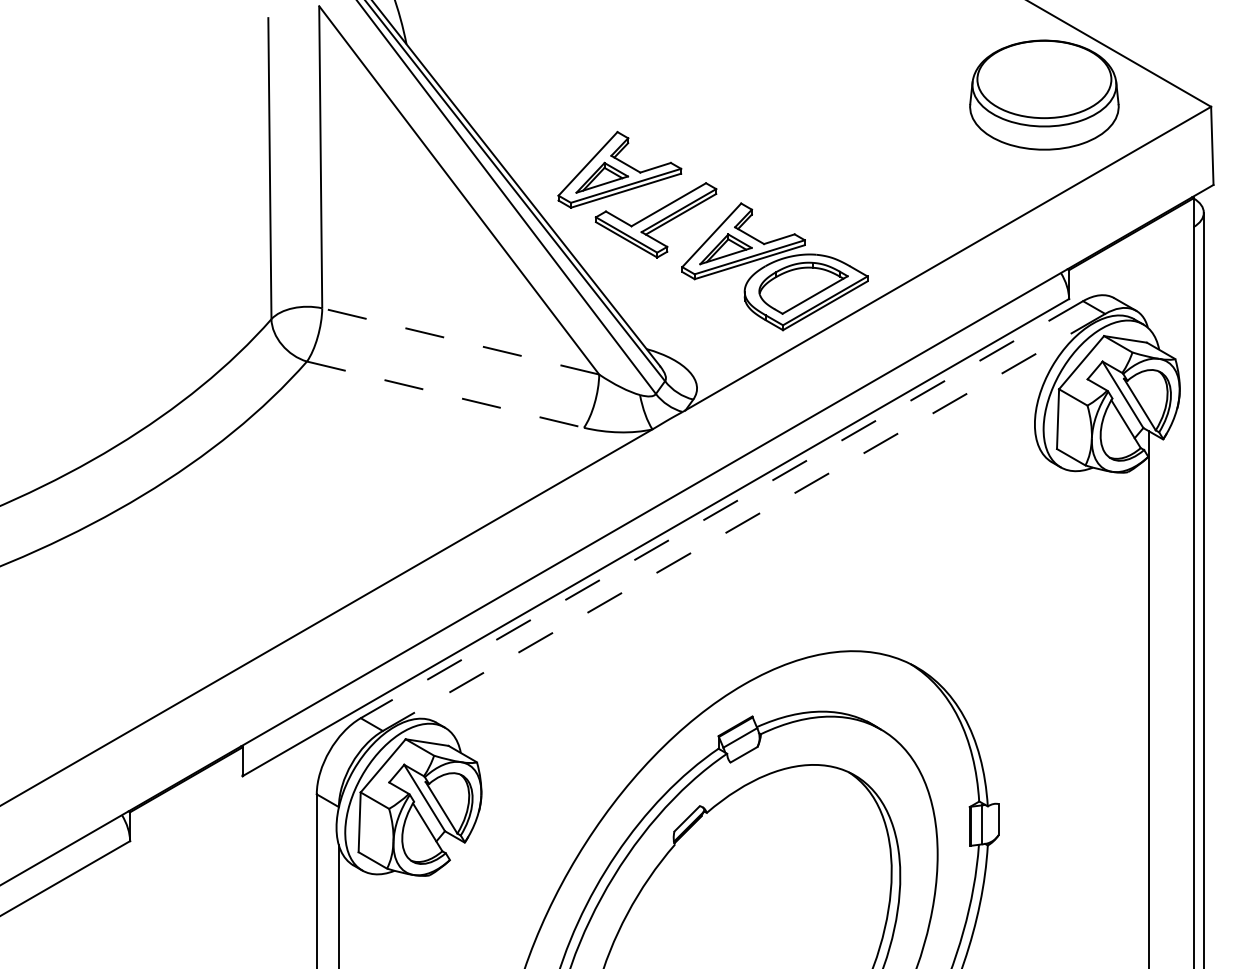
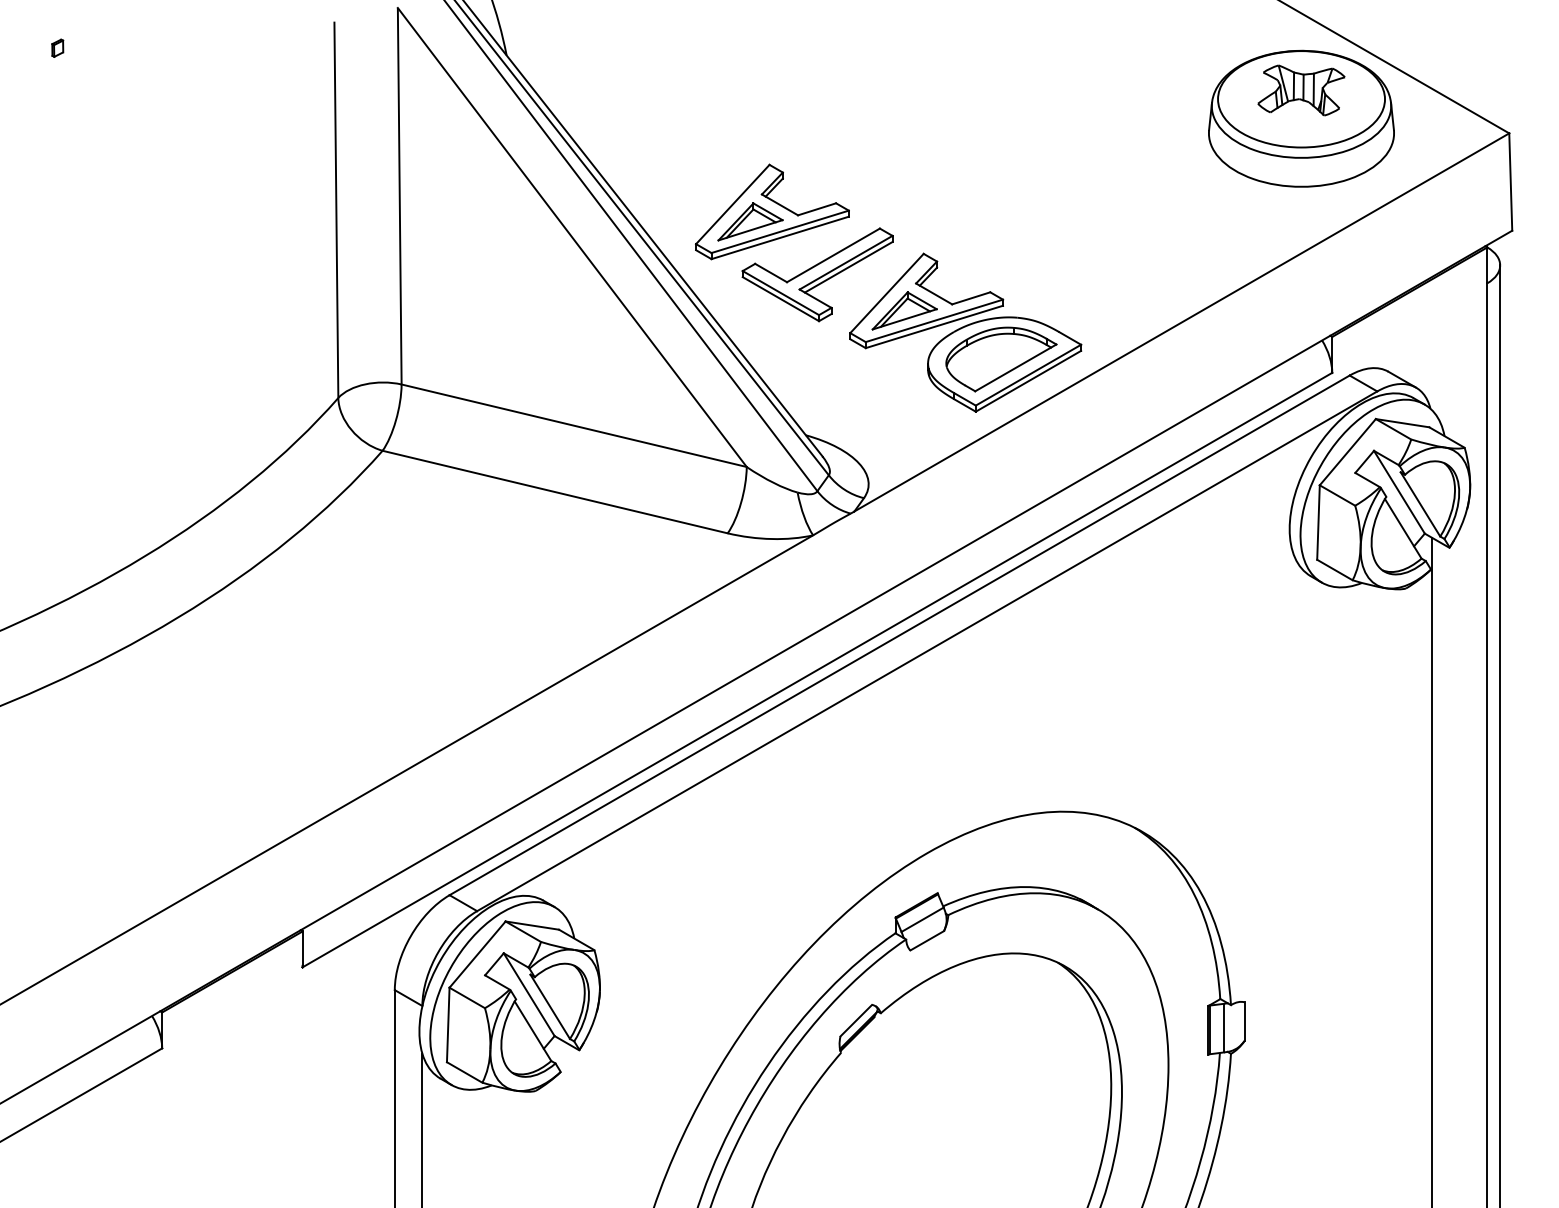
part: (46, 37) -> (57, 47), added
part: (1044, 72) -> (1301, 90), added
line: (460, 341) -> (573, 425), dashed -> solid
line: (445, 395) -> (555, 492), dashed -> solid
line: (721, 509) -> (899, 635), dashed -> solid
line: (744, 522) -> (927, 651), dashed -> solid

